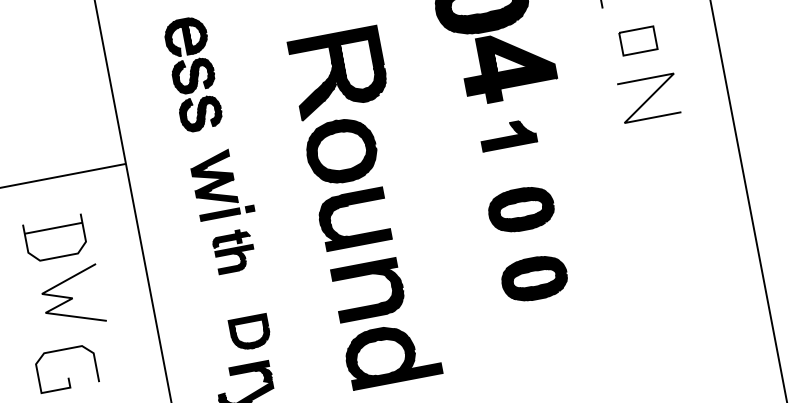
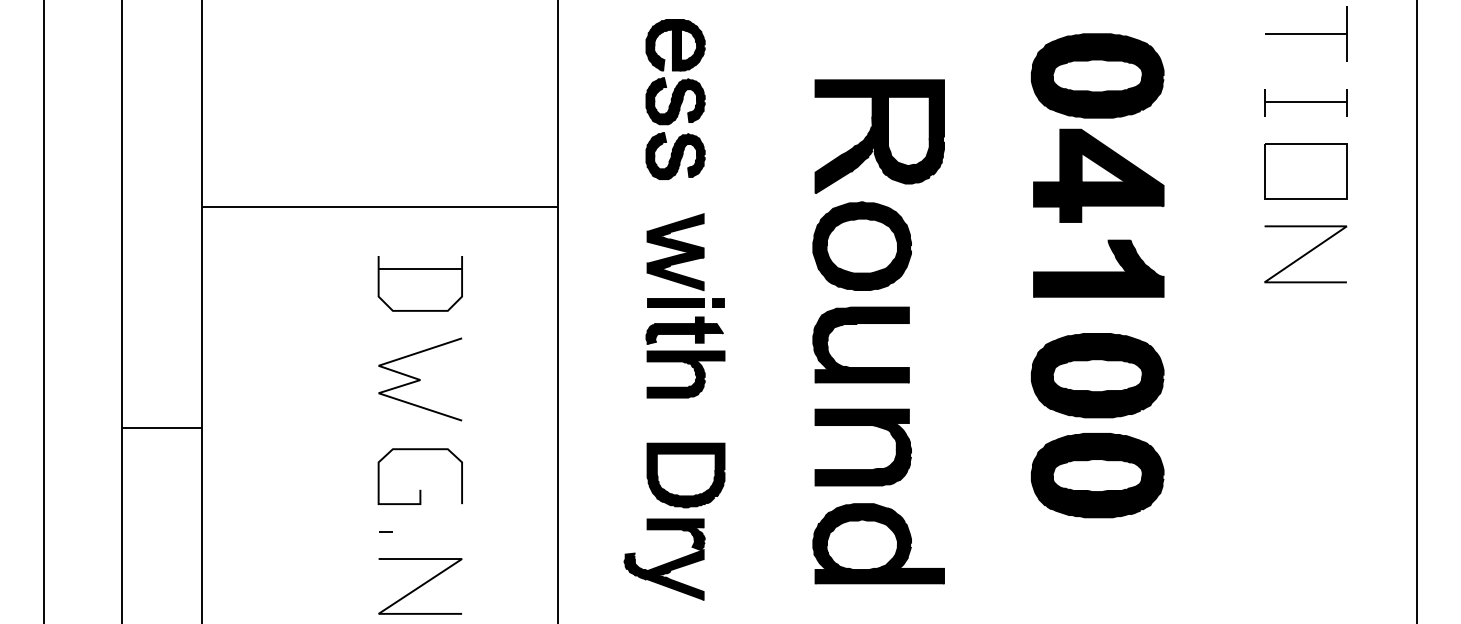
part: (638, 41) -> (1305, 171), size x1.67
part: (508, 65) -> (1098, 175), moved
part: (507, 135) -> (1098, 268), size x1.67
part: (521, 209) -> (1097, 375), size x1.43
part: (54, 238) -> (419, 283), moved
part: (234, 251) -> (685, 357), size x1.43
part: (534, 278) -> (1097, 475), size x1.43
line: (72, 297) -> (420, 379), moved
part: (249, 332) -> (685, 475), size x1.43

